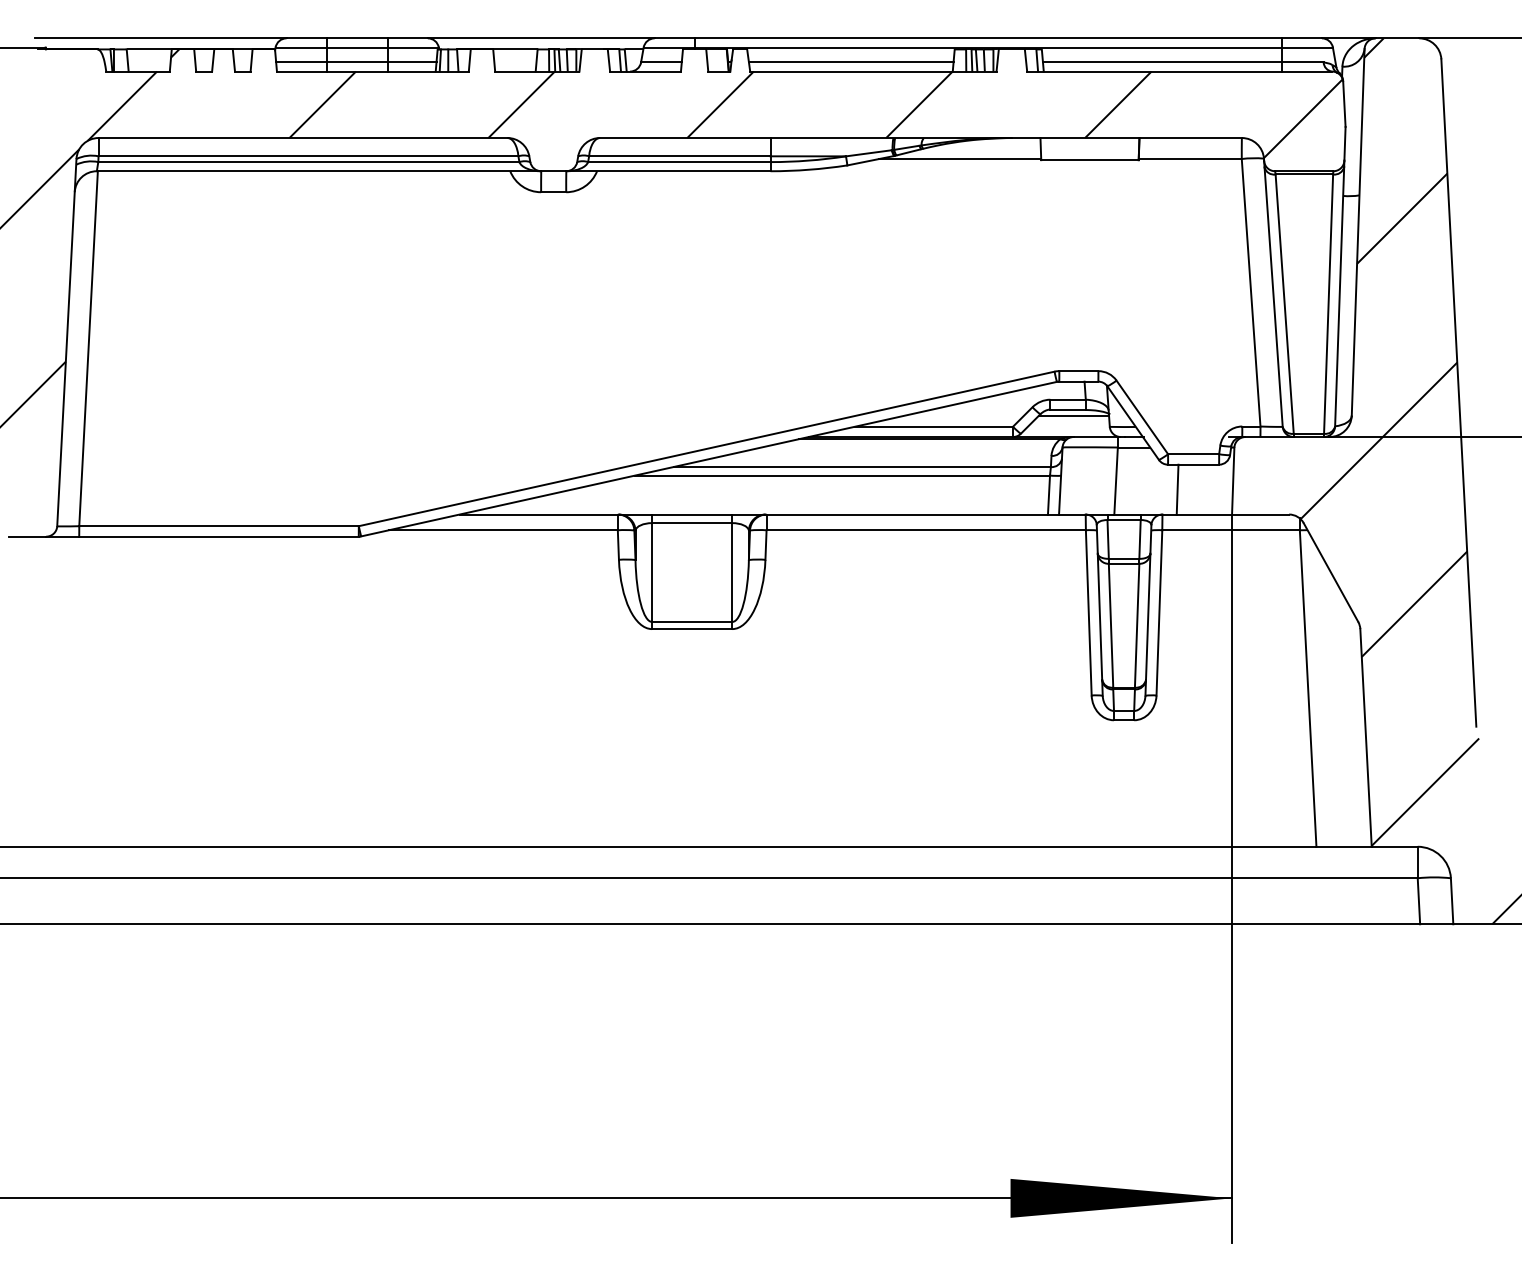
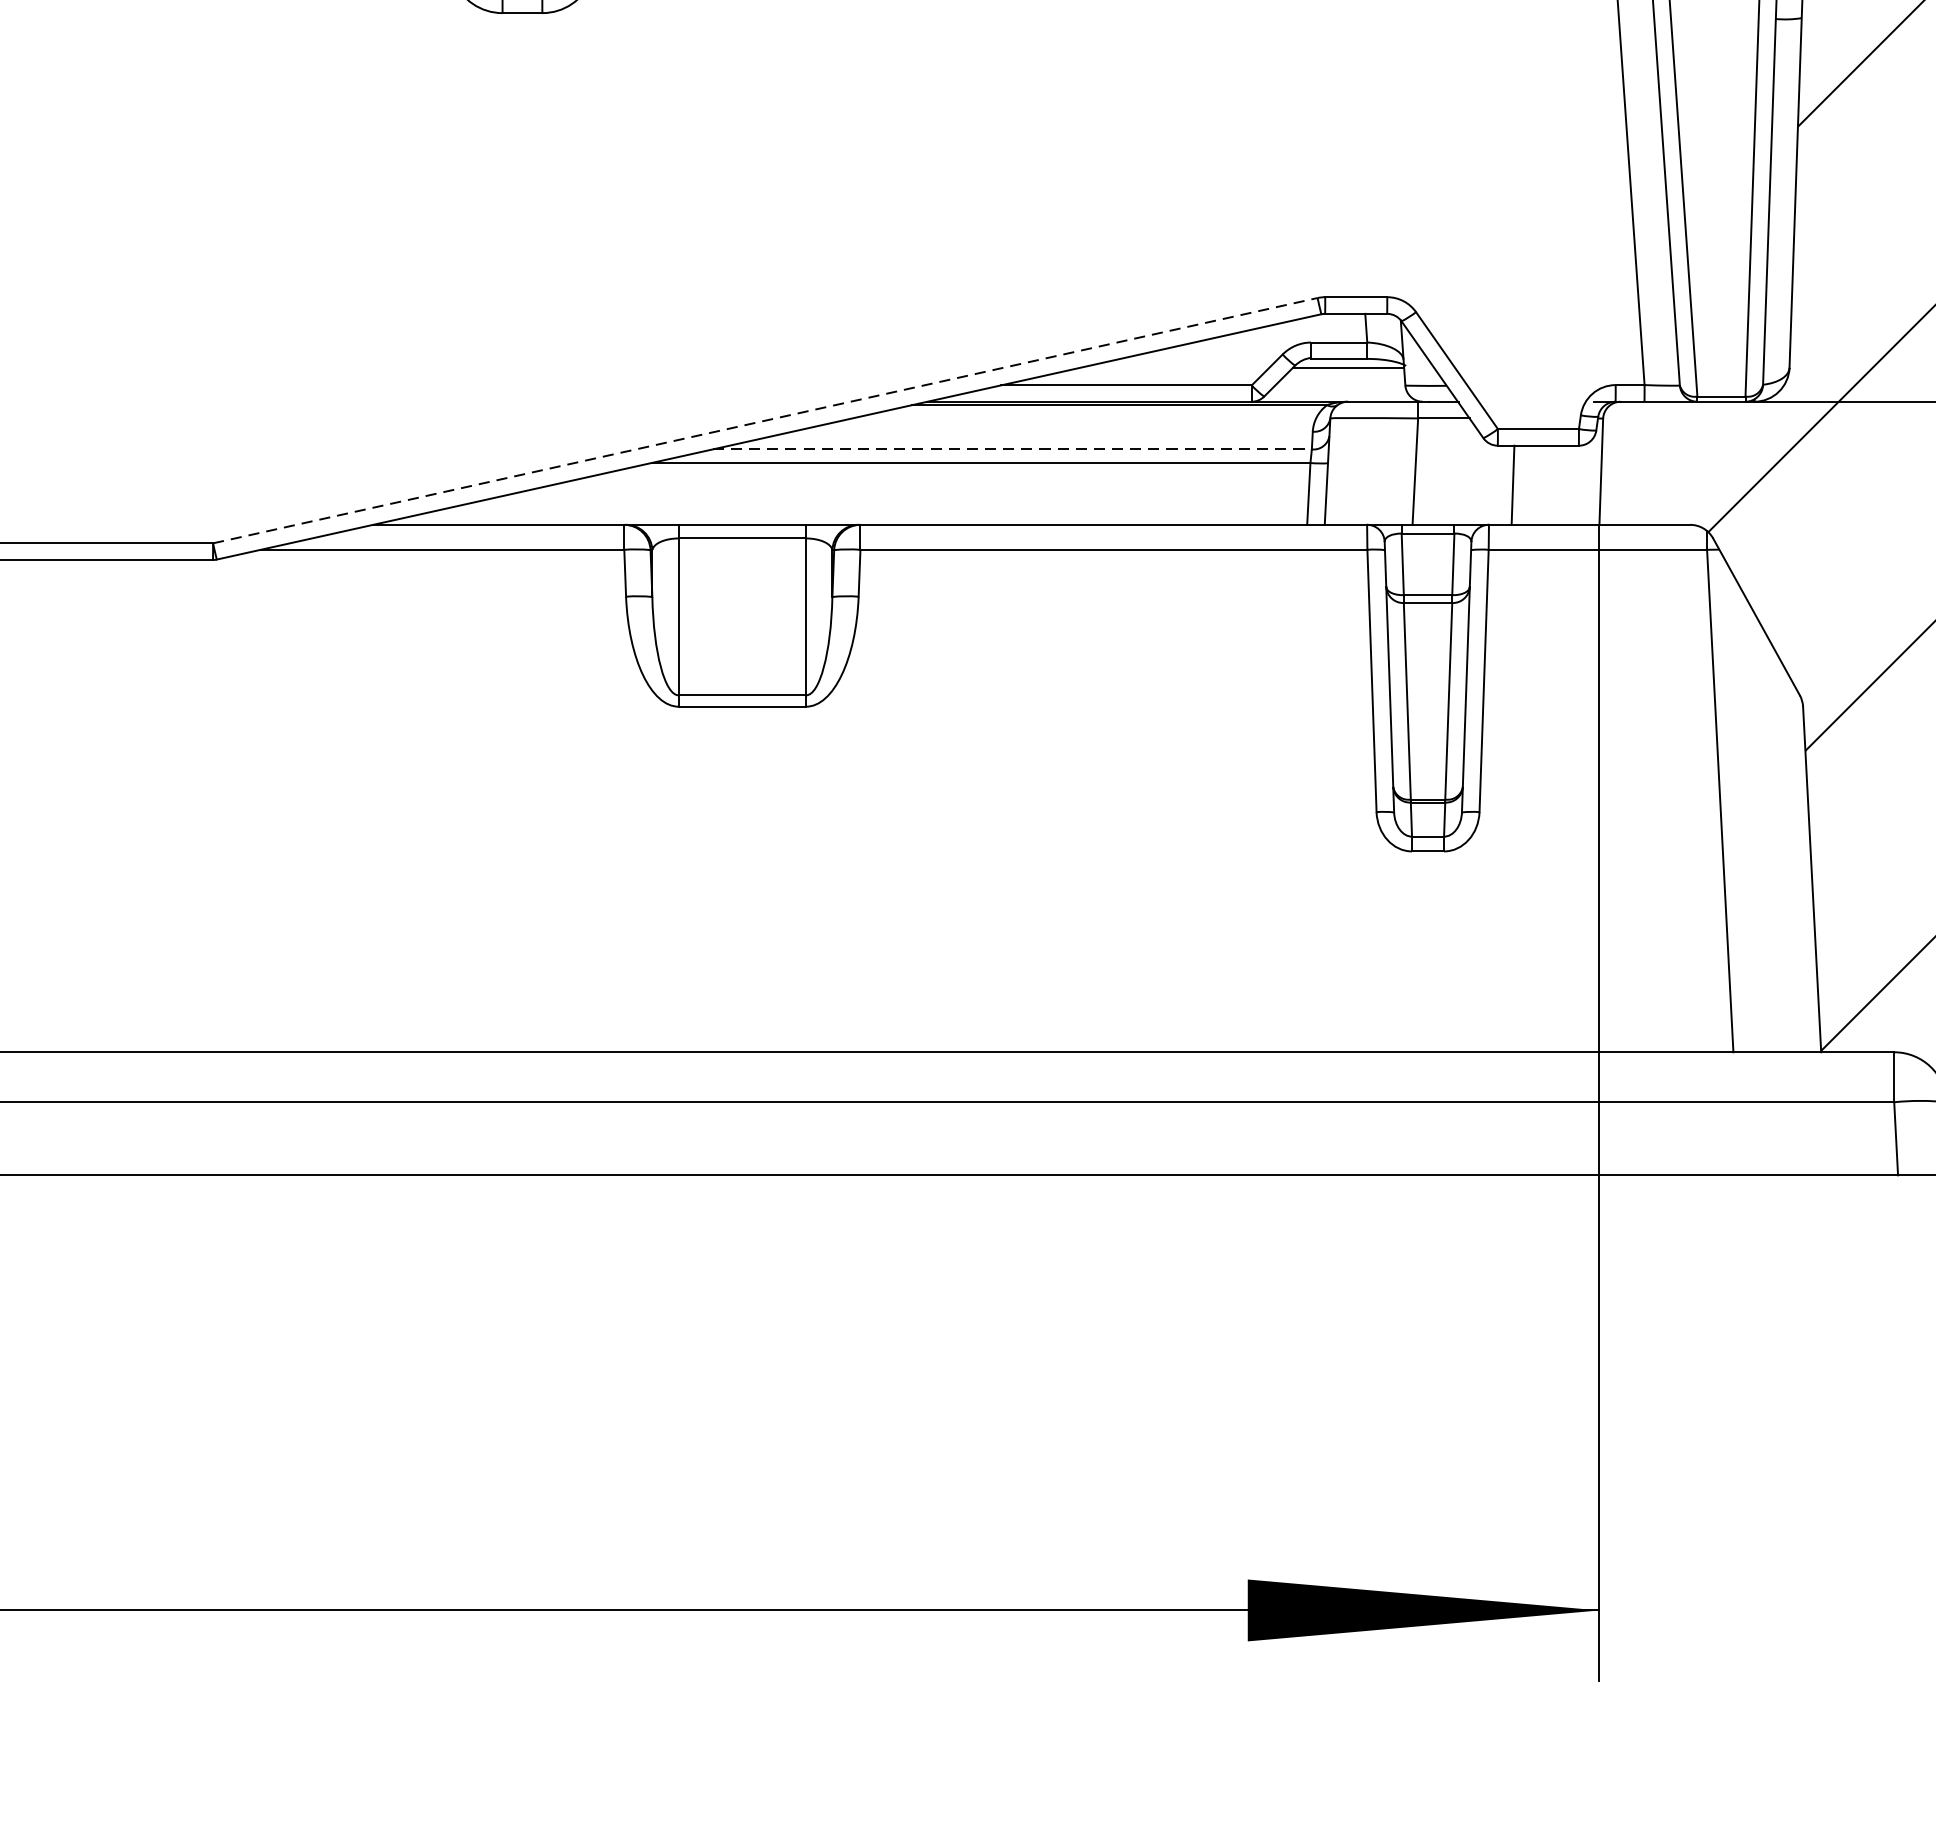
line: (707, 448) -> (766, 419), solid -> dashed
line: (862, 467) -> (1012, 450), solid -> dashed

